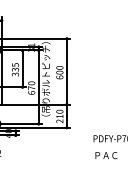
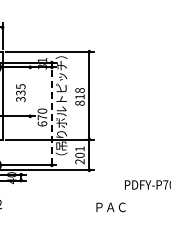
line: (22, 68) -> (30, 91), removed
text: (59, 72) -> (79, 96), 600 -> 818
line: (38, 87) -> (51, 116), solid -> dashed
text: (59, 113) -> (79, 151), 210 -> 201
text: (106, 155) -> (110, 207), moved

